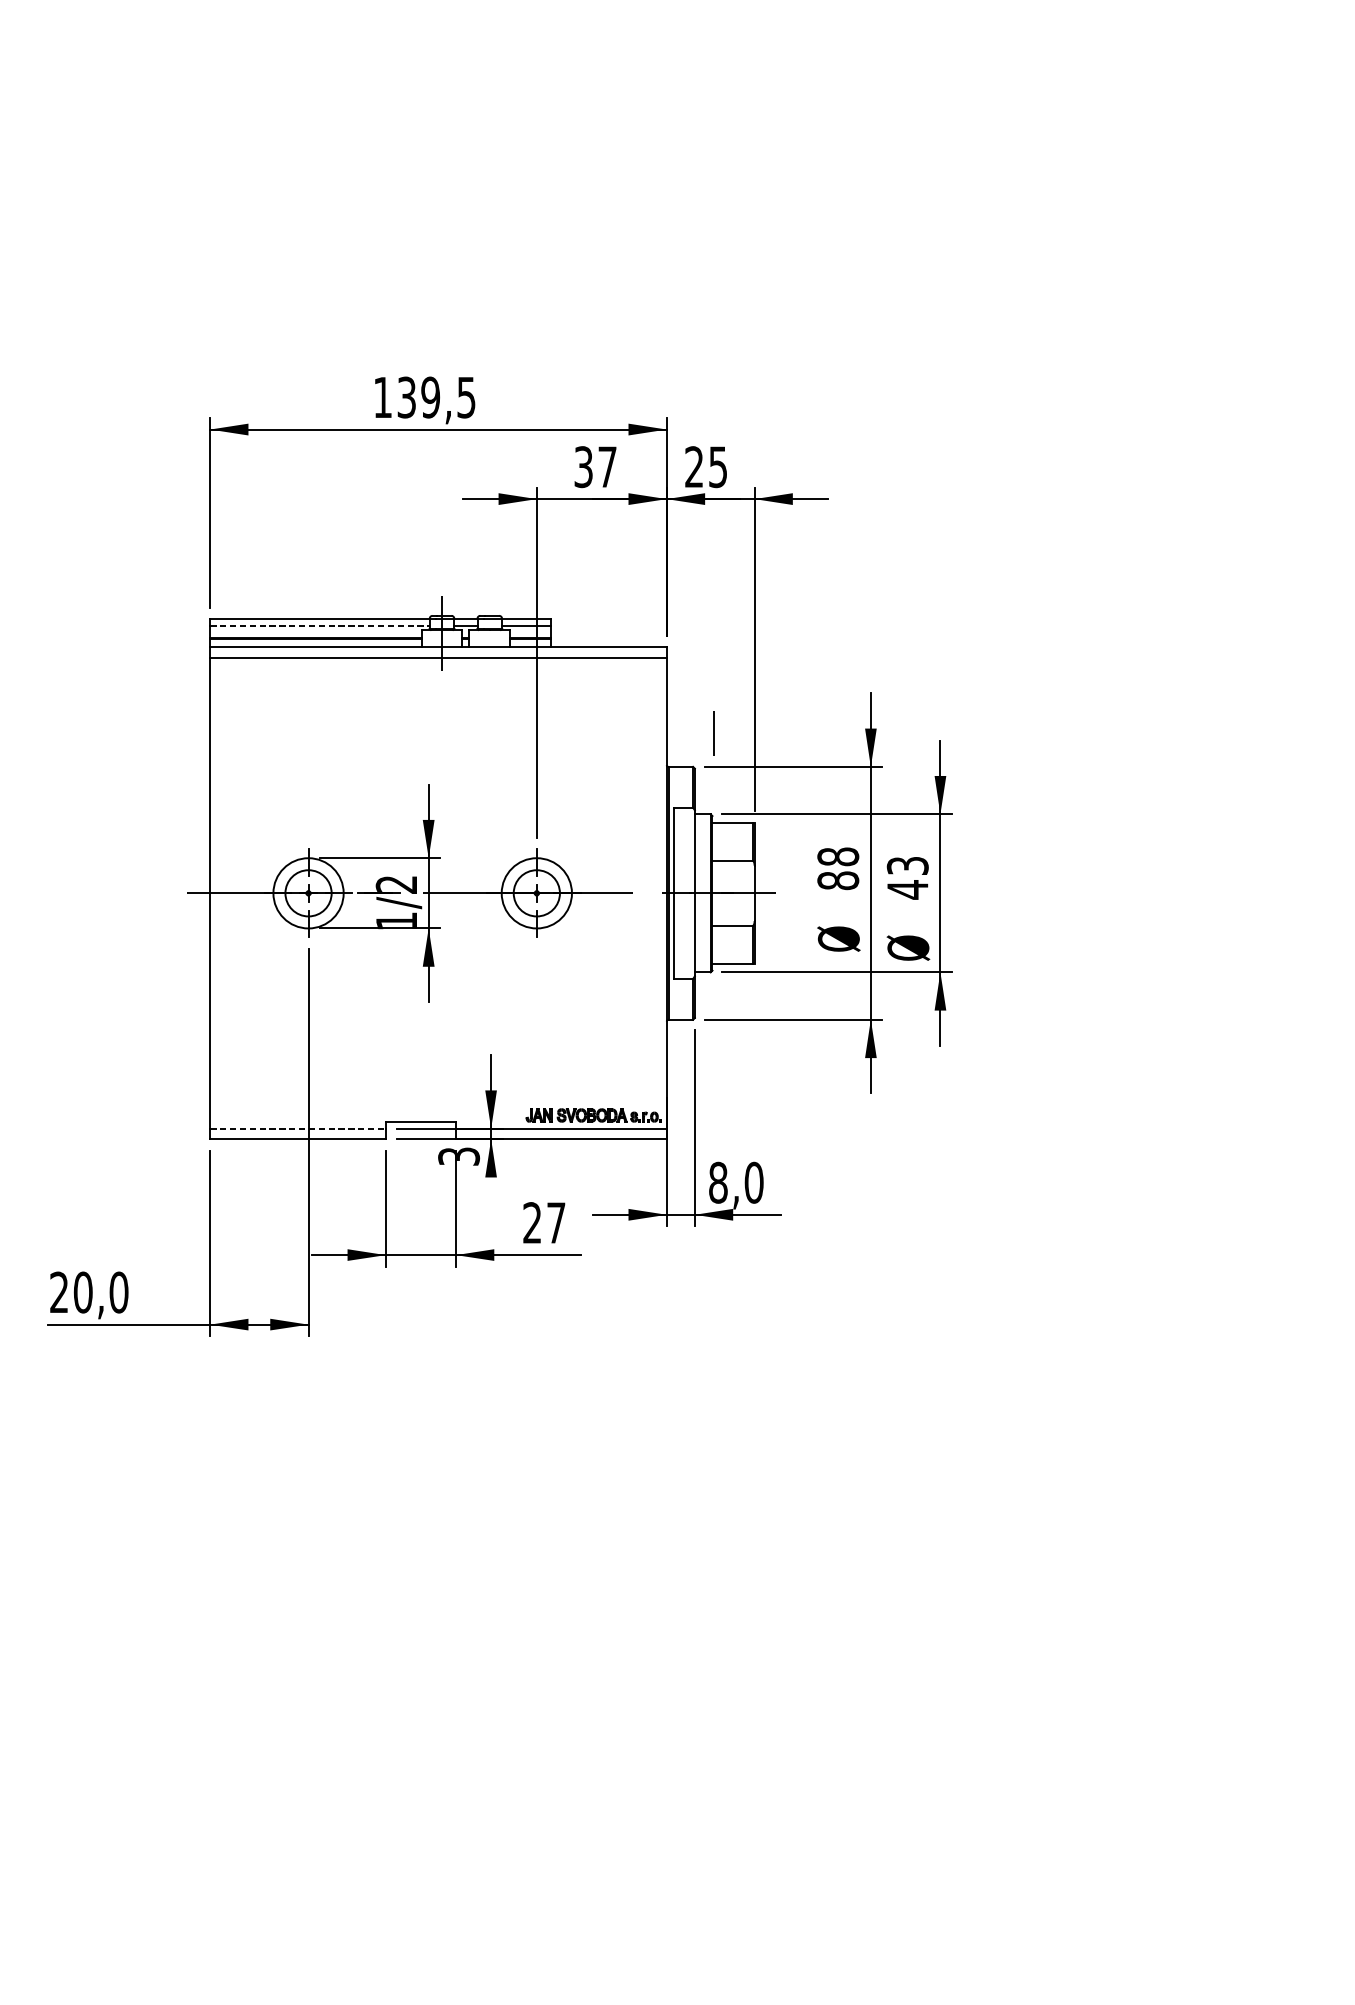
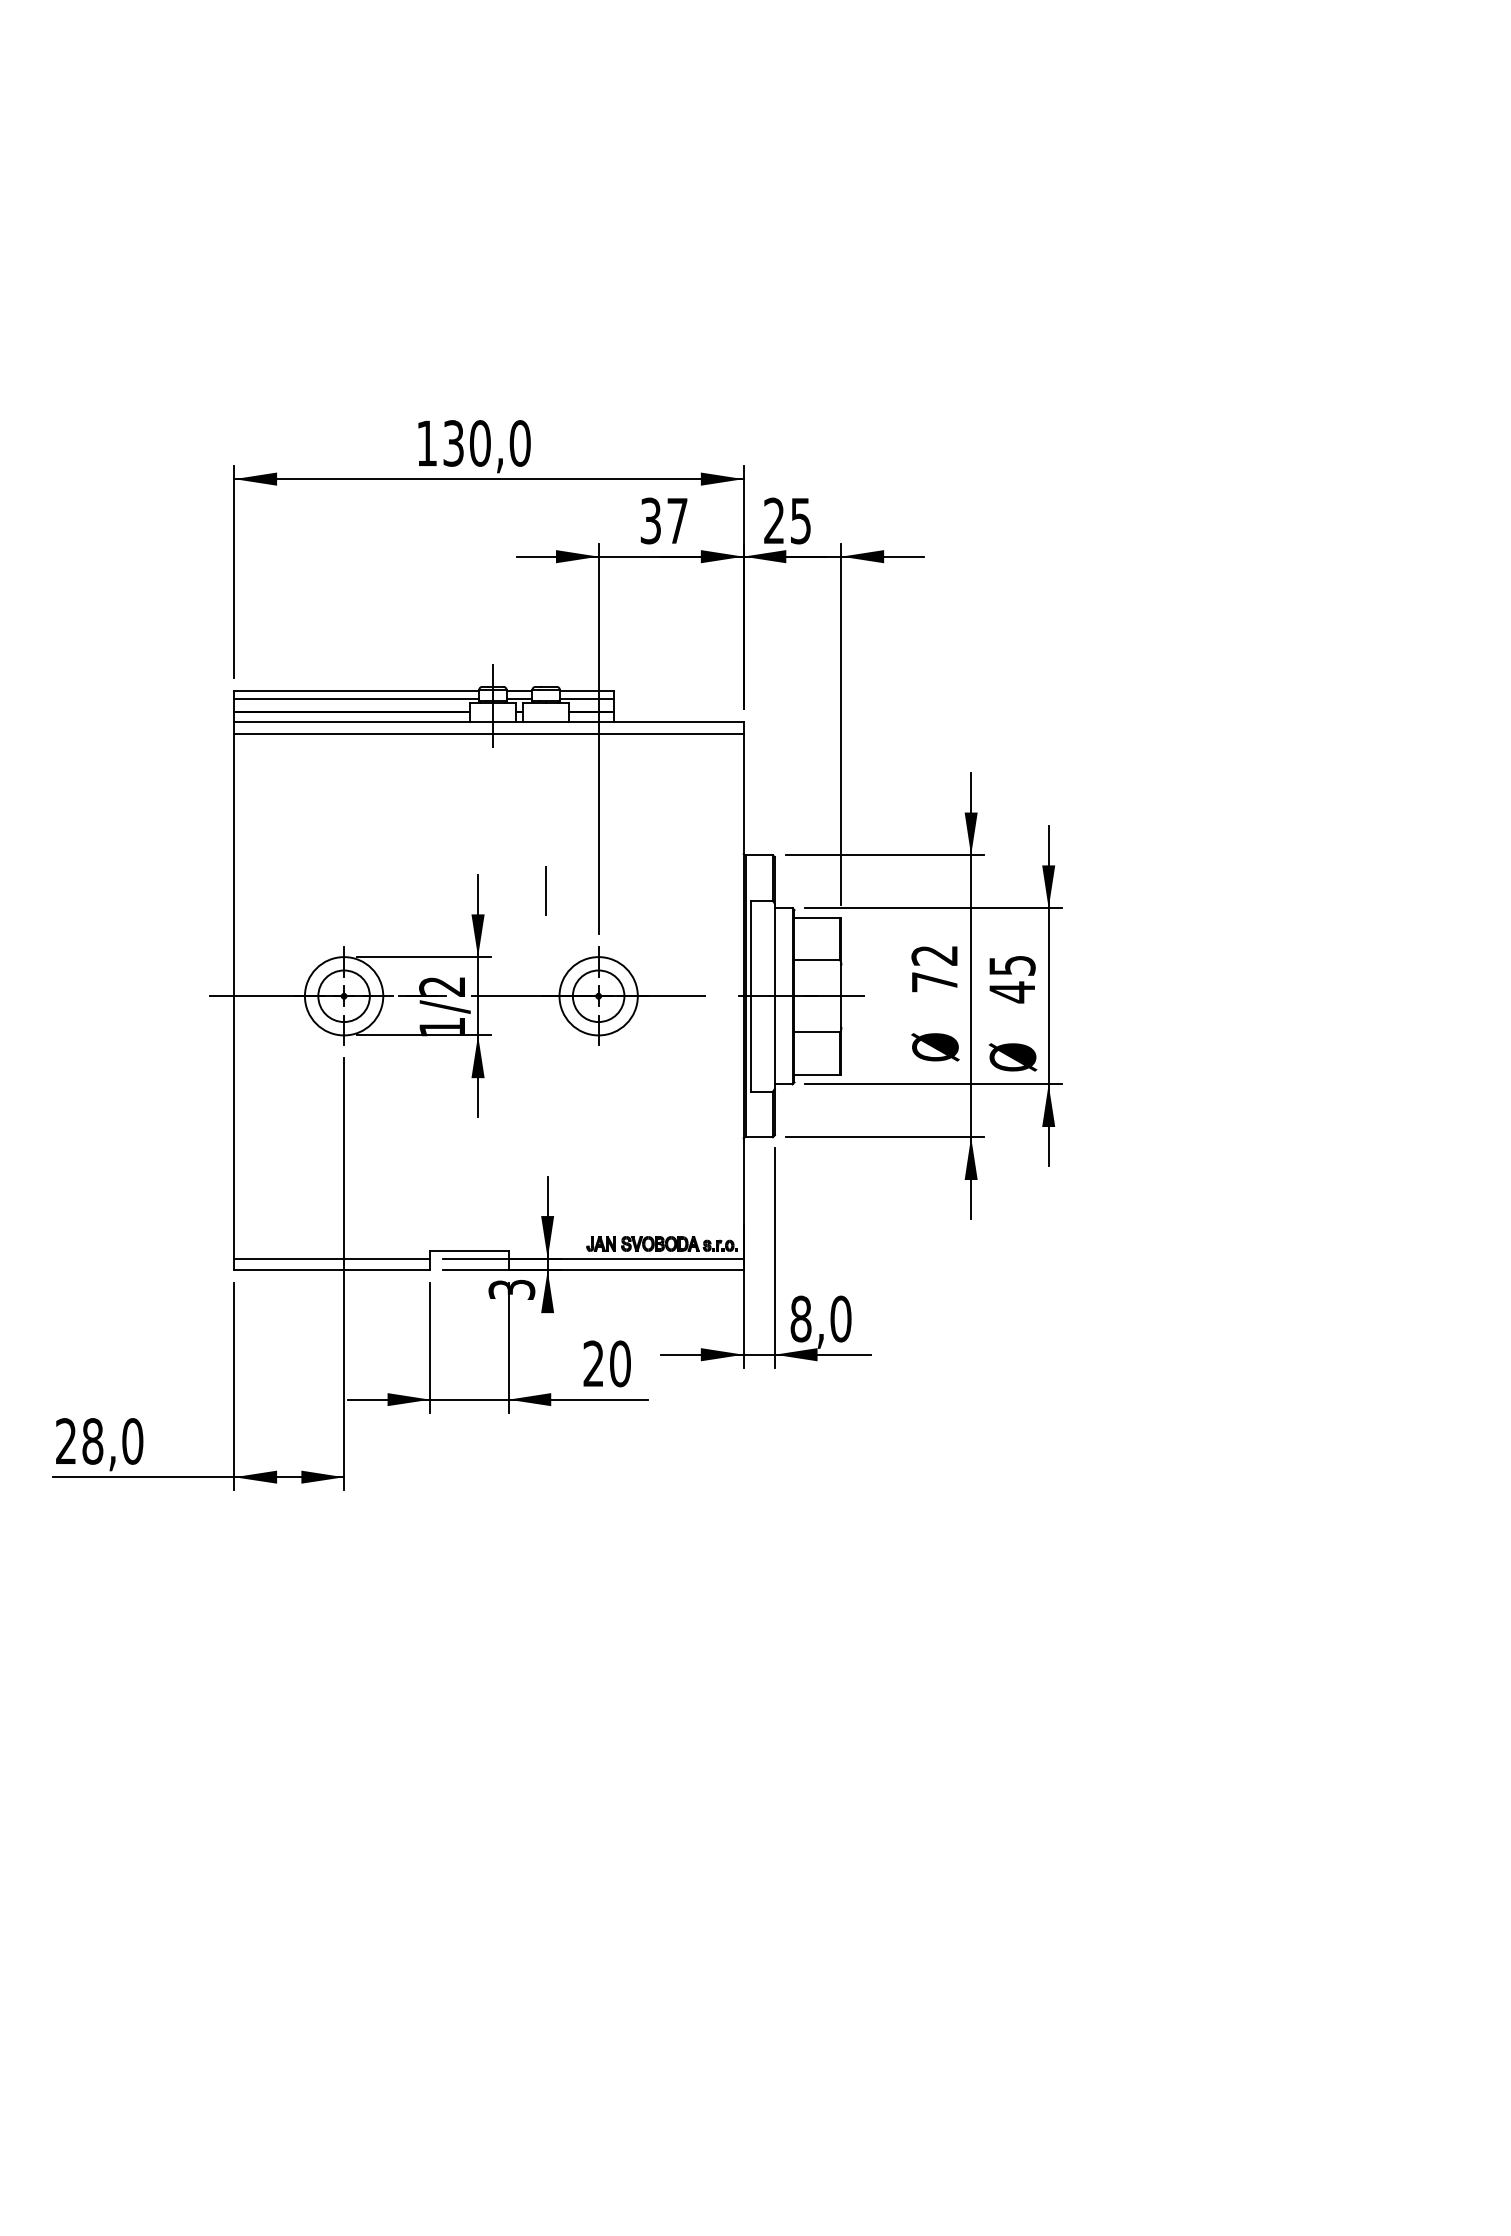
text: (447, 397) -> (499, 443), 139,5 -> 130,0
line: (320, 626) -> (357, 698), dashed -> solid
line: (713, 733) -> (545, 890), moved
text: (907, 865) -> (1012, 965), 43 -> 45
text: (838, 868) -> (934, 968), 88 -> 72
line: (298, 1128) -> (332, 1258), dashed -> solid
text: (556, 1222) -> (620, 1363), 27 -> 20
text: (82, 1292) -> (92, 1441), 20,0 -> 28,0

